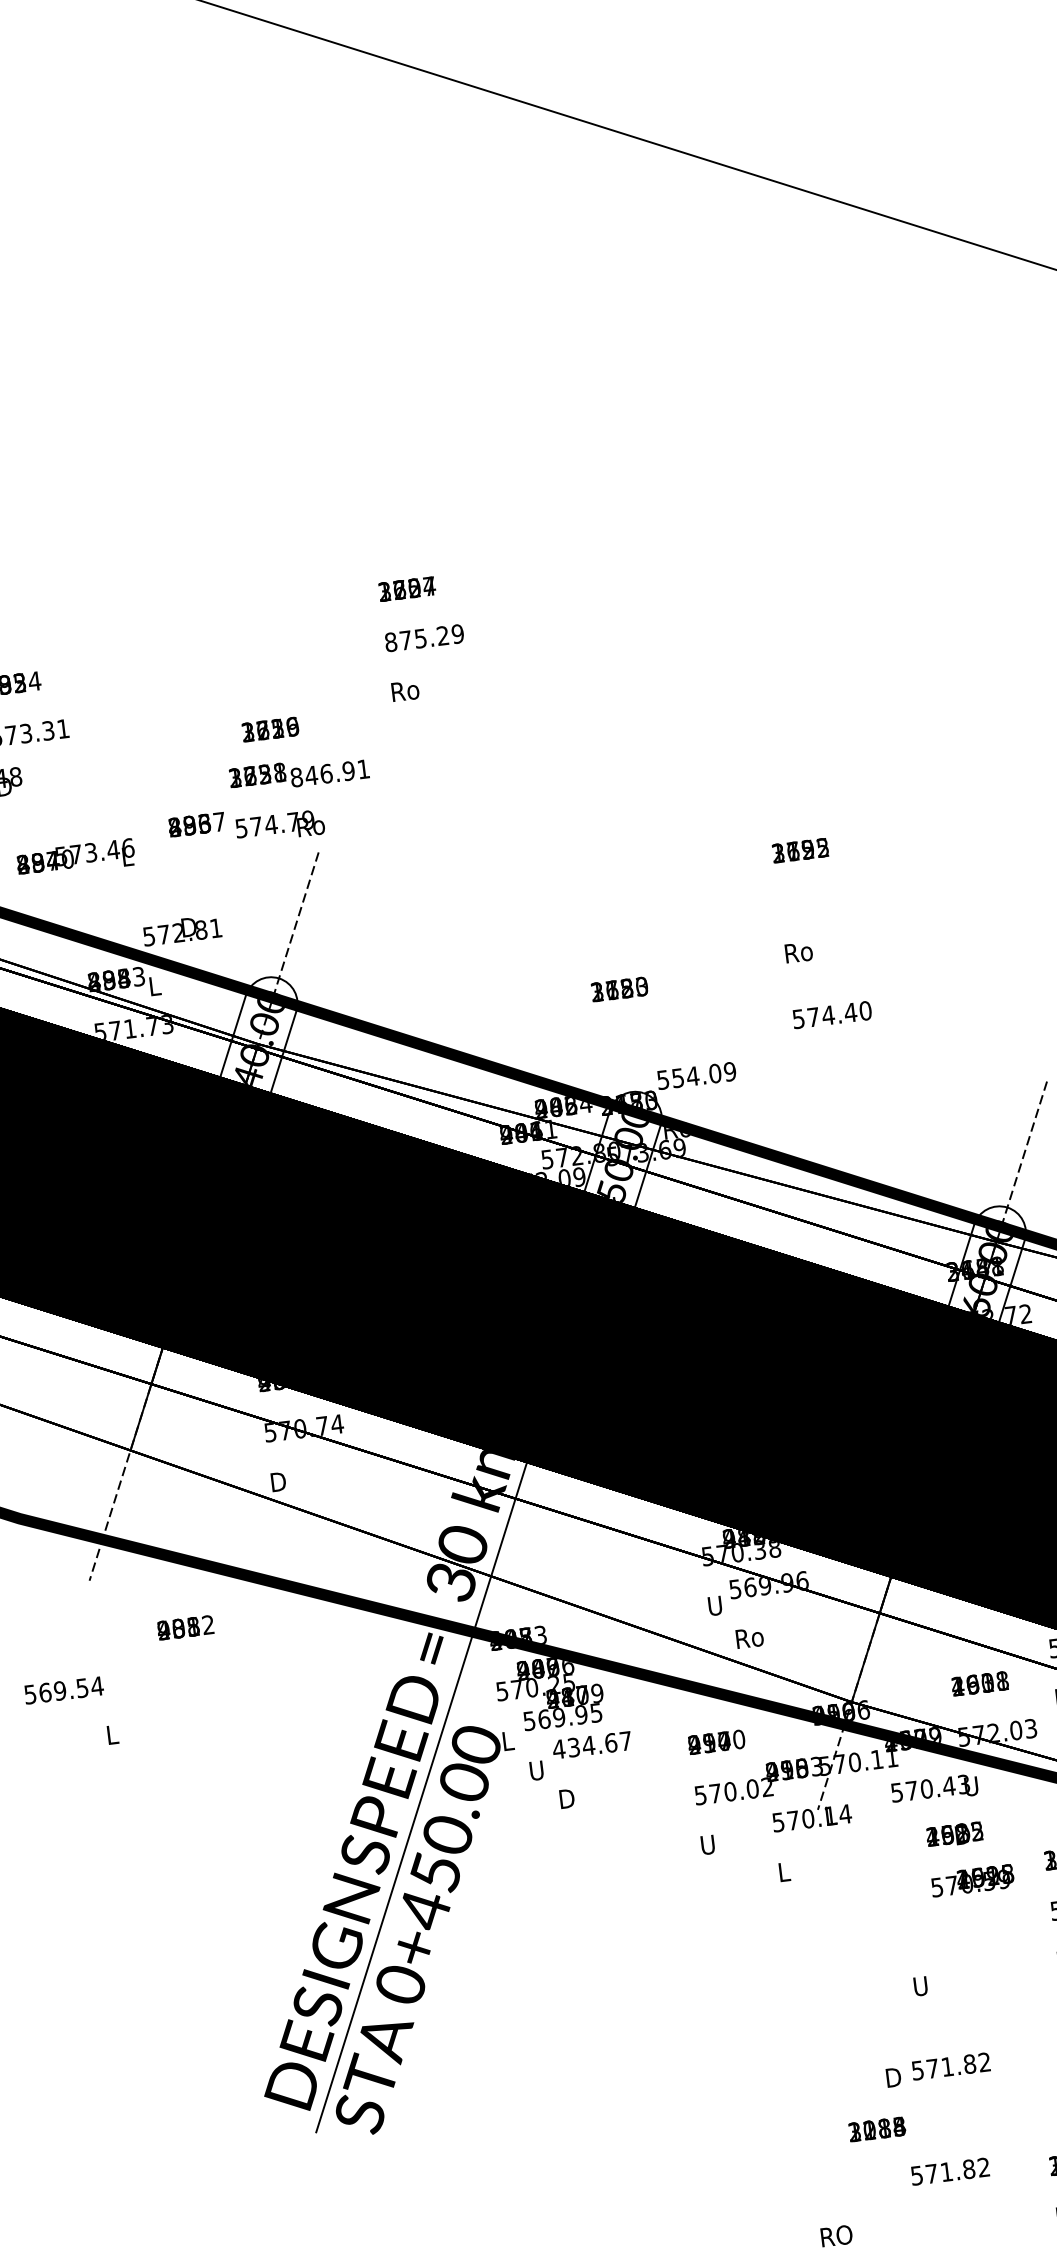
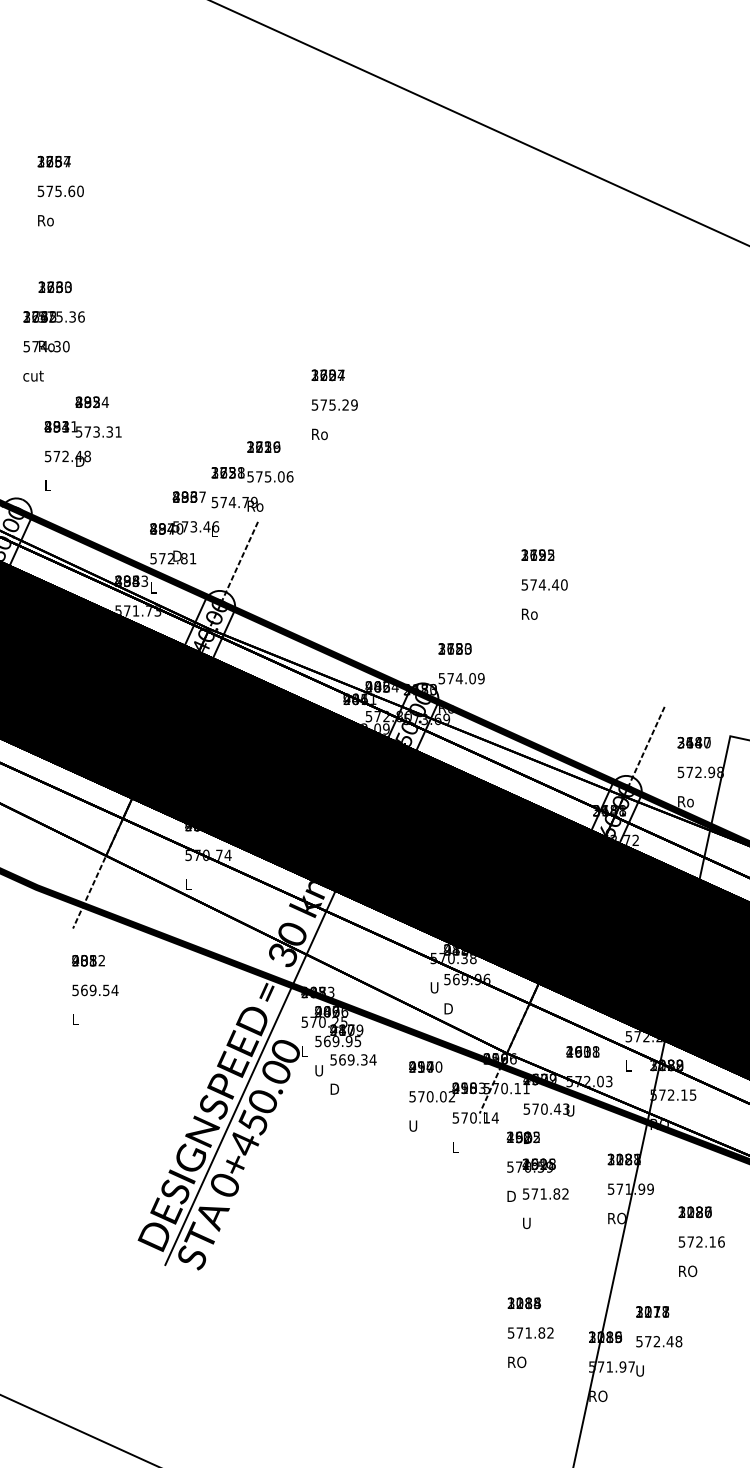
text: (389, 641) -> (314, 404), 875.29 -> 575.29
text: (269, 728) -> (263, 446), moved
text: (330, 772) -> (270, 476), 846.91 -> 575.06
text: (75, 857) -> (184, 528), moved
text: (618, 988) -> (454, 648), moved
text: (831, 1014) -> (544, 584), moved
text: (677, 1077) -> (450, 678), 554.09 -> 574.09
text: (277, 1481) -> (189, 884), D -> L
text: (185, 1627) -> (88, 960), moved
text: (751, 1638) -> (453, 1009), Ro -> D
text: (64, 1690) -> (95, 990), moved
text: (592, 1744) -> (353, 1059), 434.67 -> 569.34
text: (953, 1834) -> (522, 1137), moved
text: (972, 1880) -> (531, 1165), moved
text: (937, 2068) -> (537, 1194), moved
text: (875, 2129) -> (523, 1303), moved
text: (837, 2234) -> (517, 1361), moved

